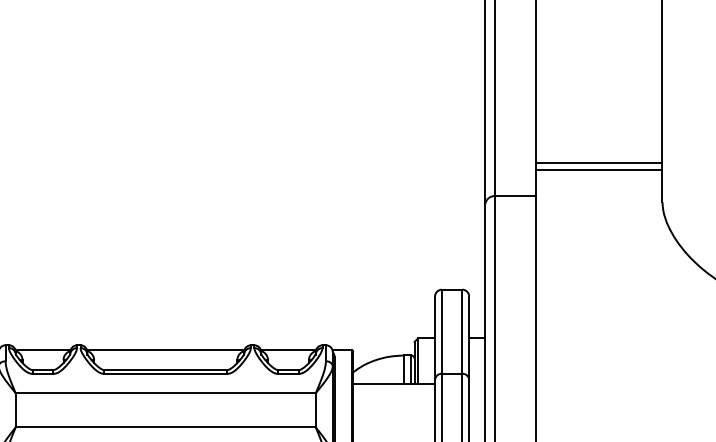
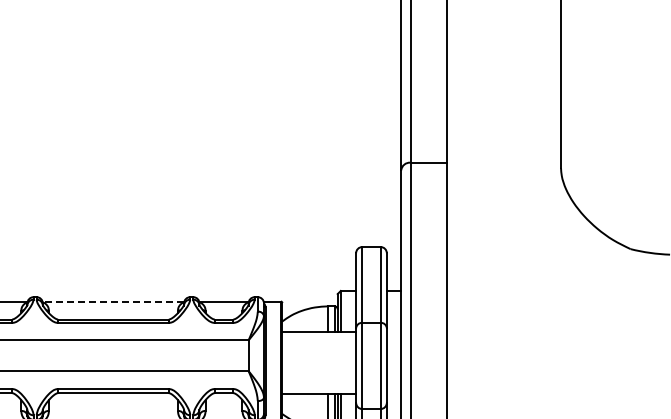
line: (599, 162) -> (504, 132), removed
line: (599, 169) -> (504, 138), removed
line: (165, 350) -> (113, 301), solid -> dashed

